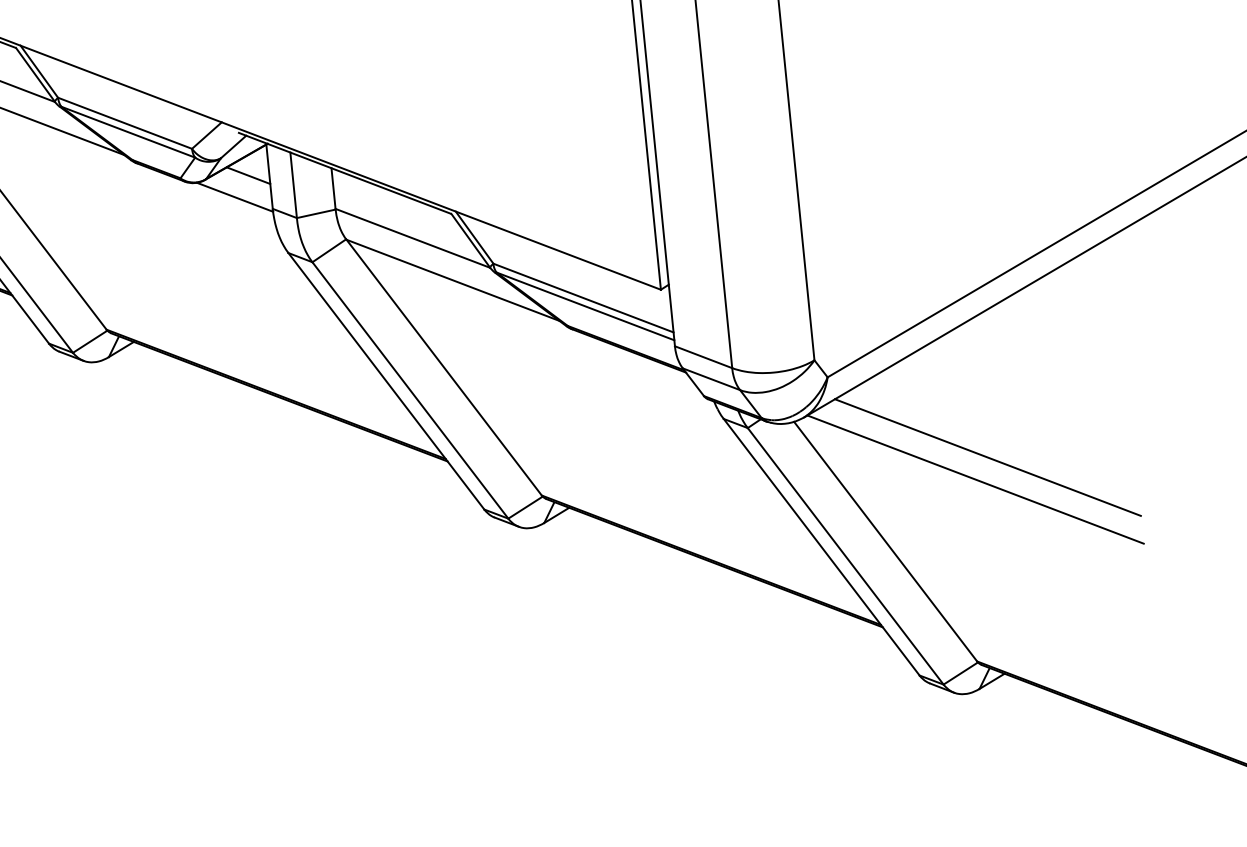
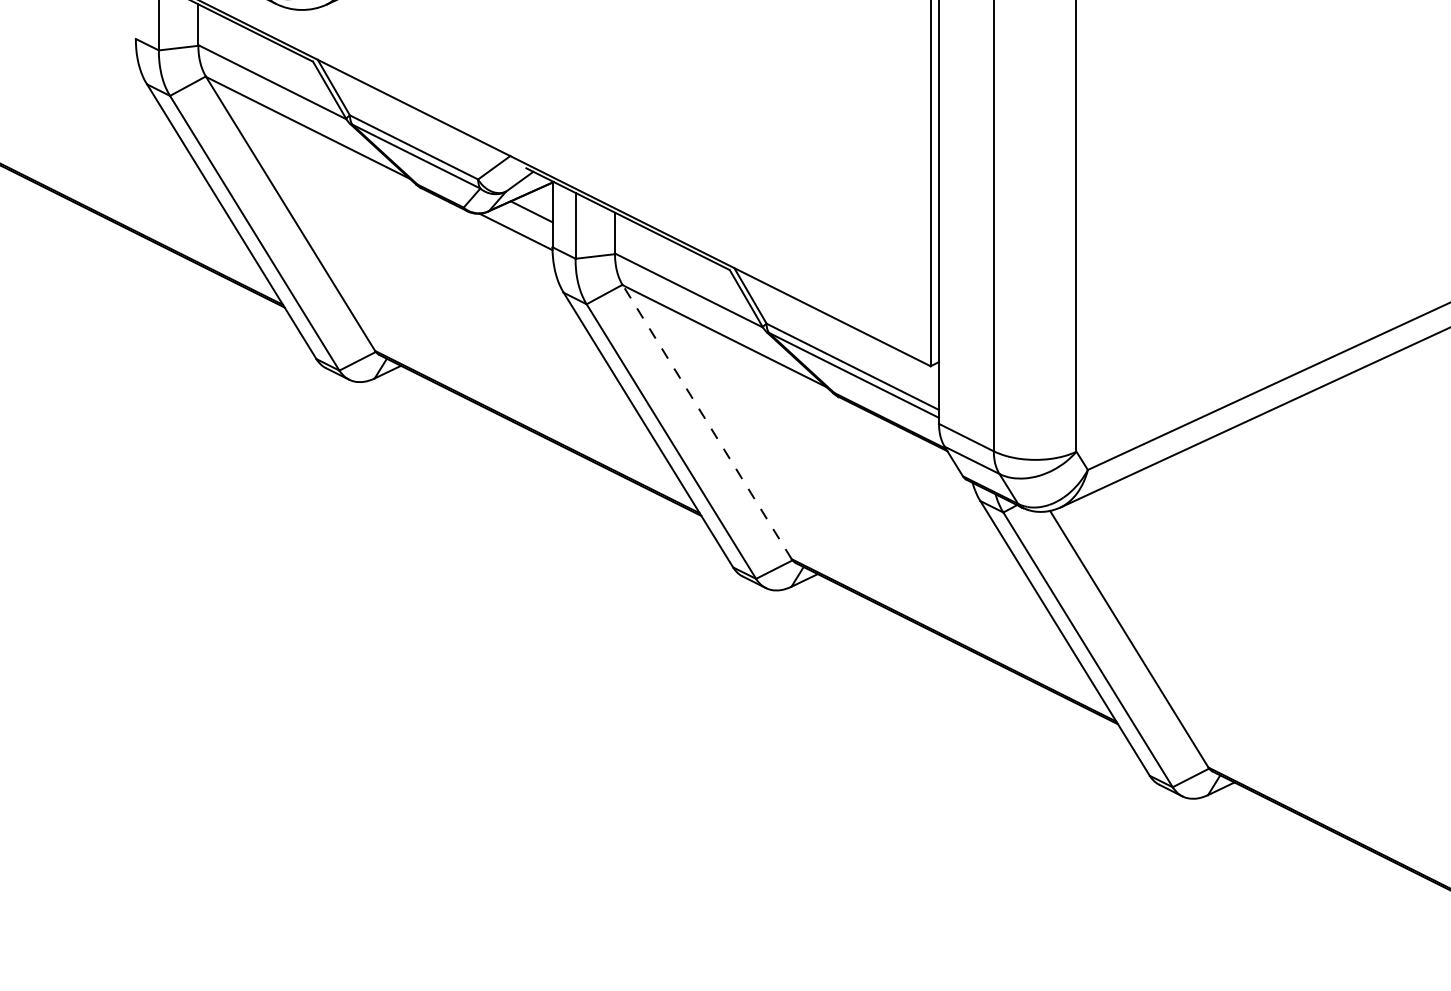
line: (444, 367) -> (707, 422), solid -> dashed
line: (986, 457) -> (1238, 565), removed
line: (975, 478) -> (1224, 585), removed

